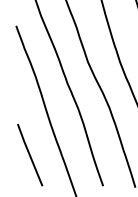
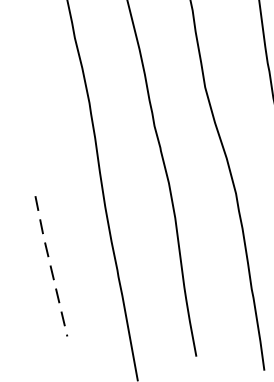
line: (29, 154) -> (50, 264), solid -> dashed

